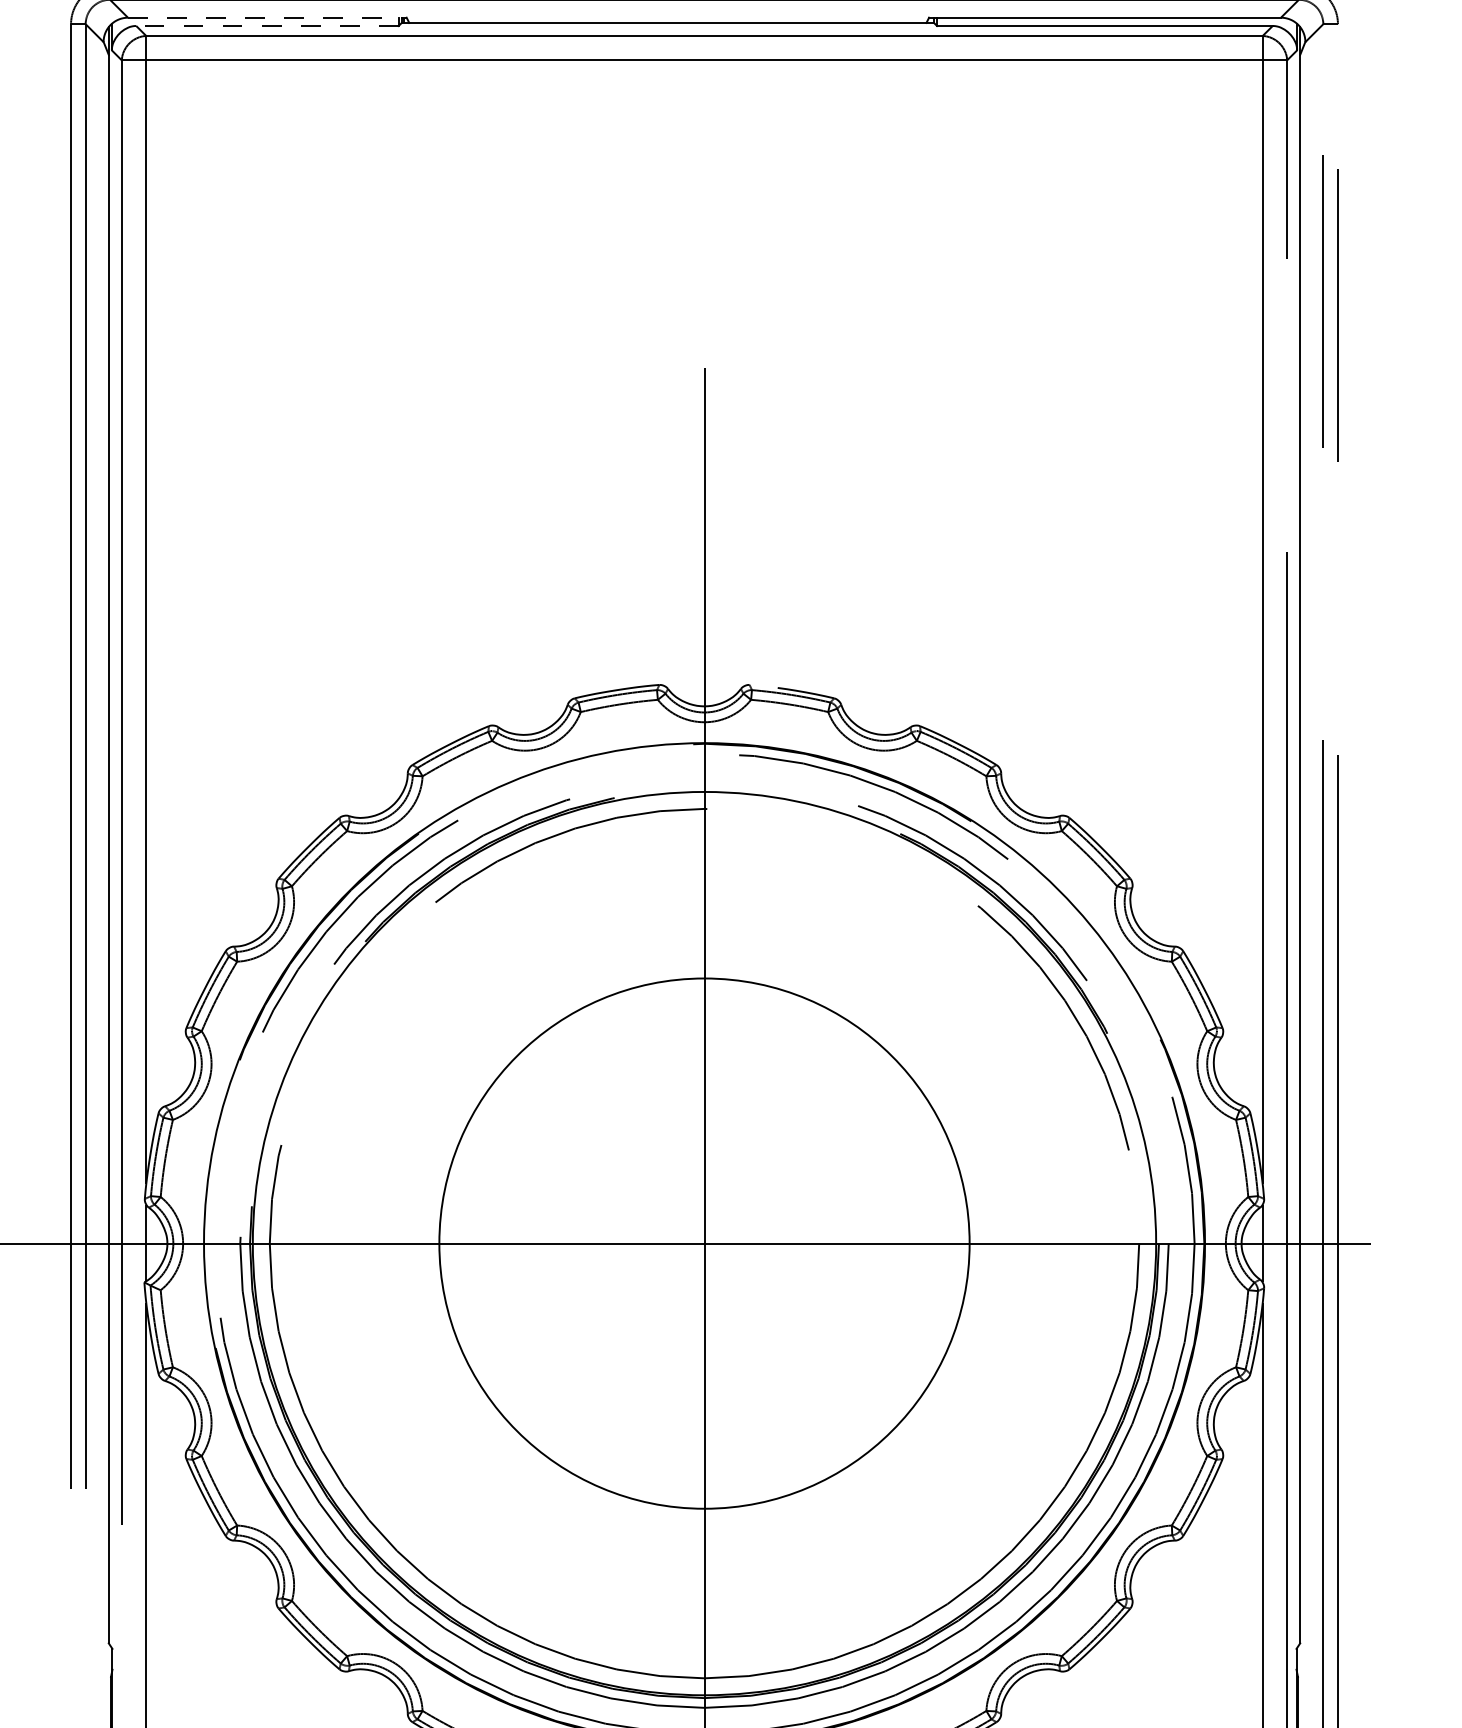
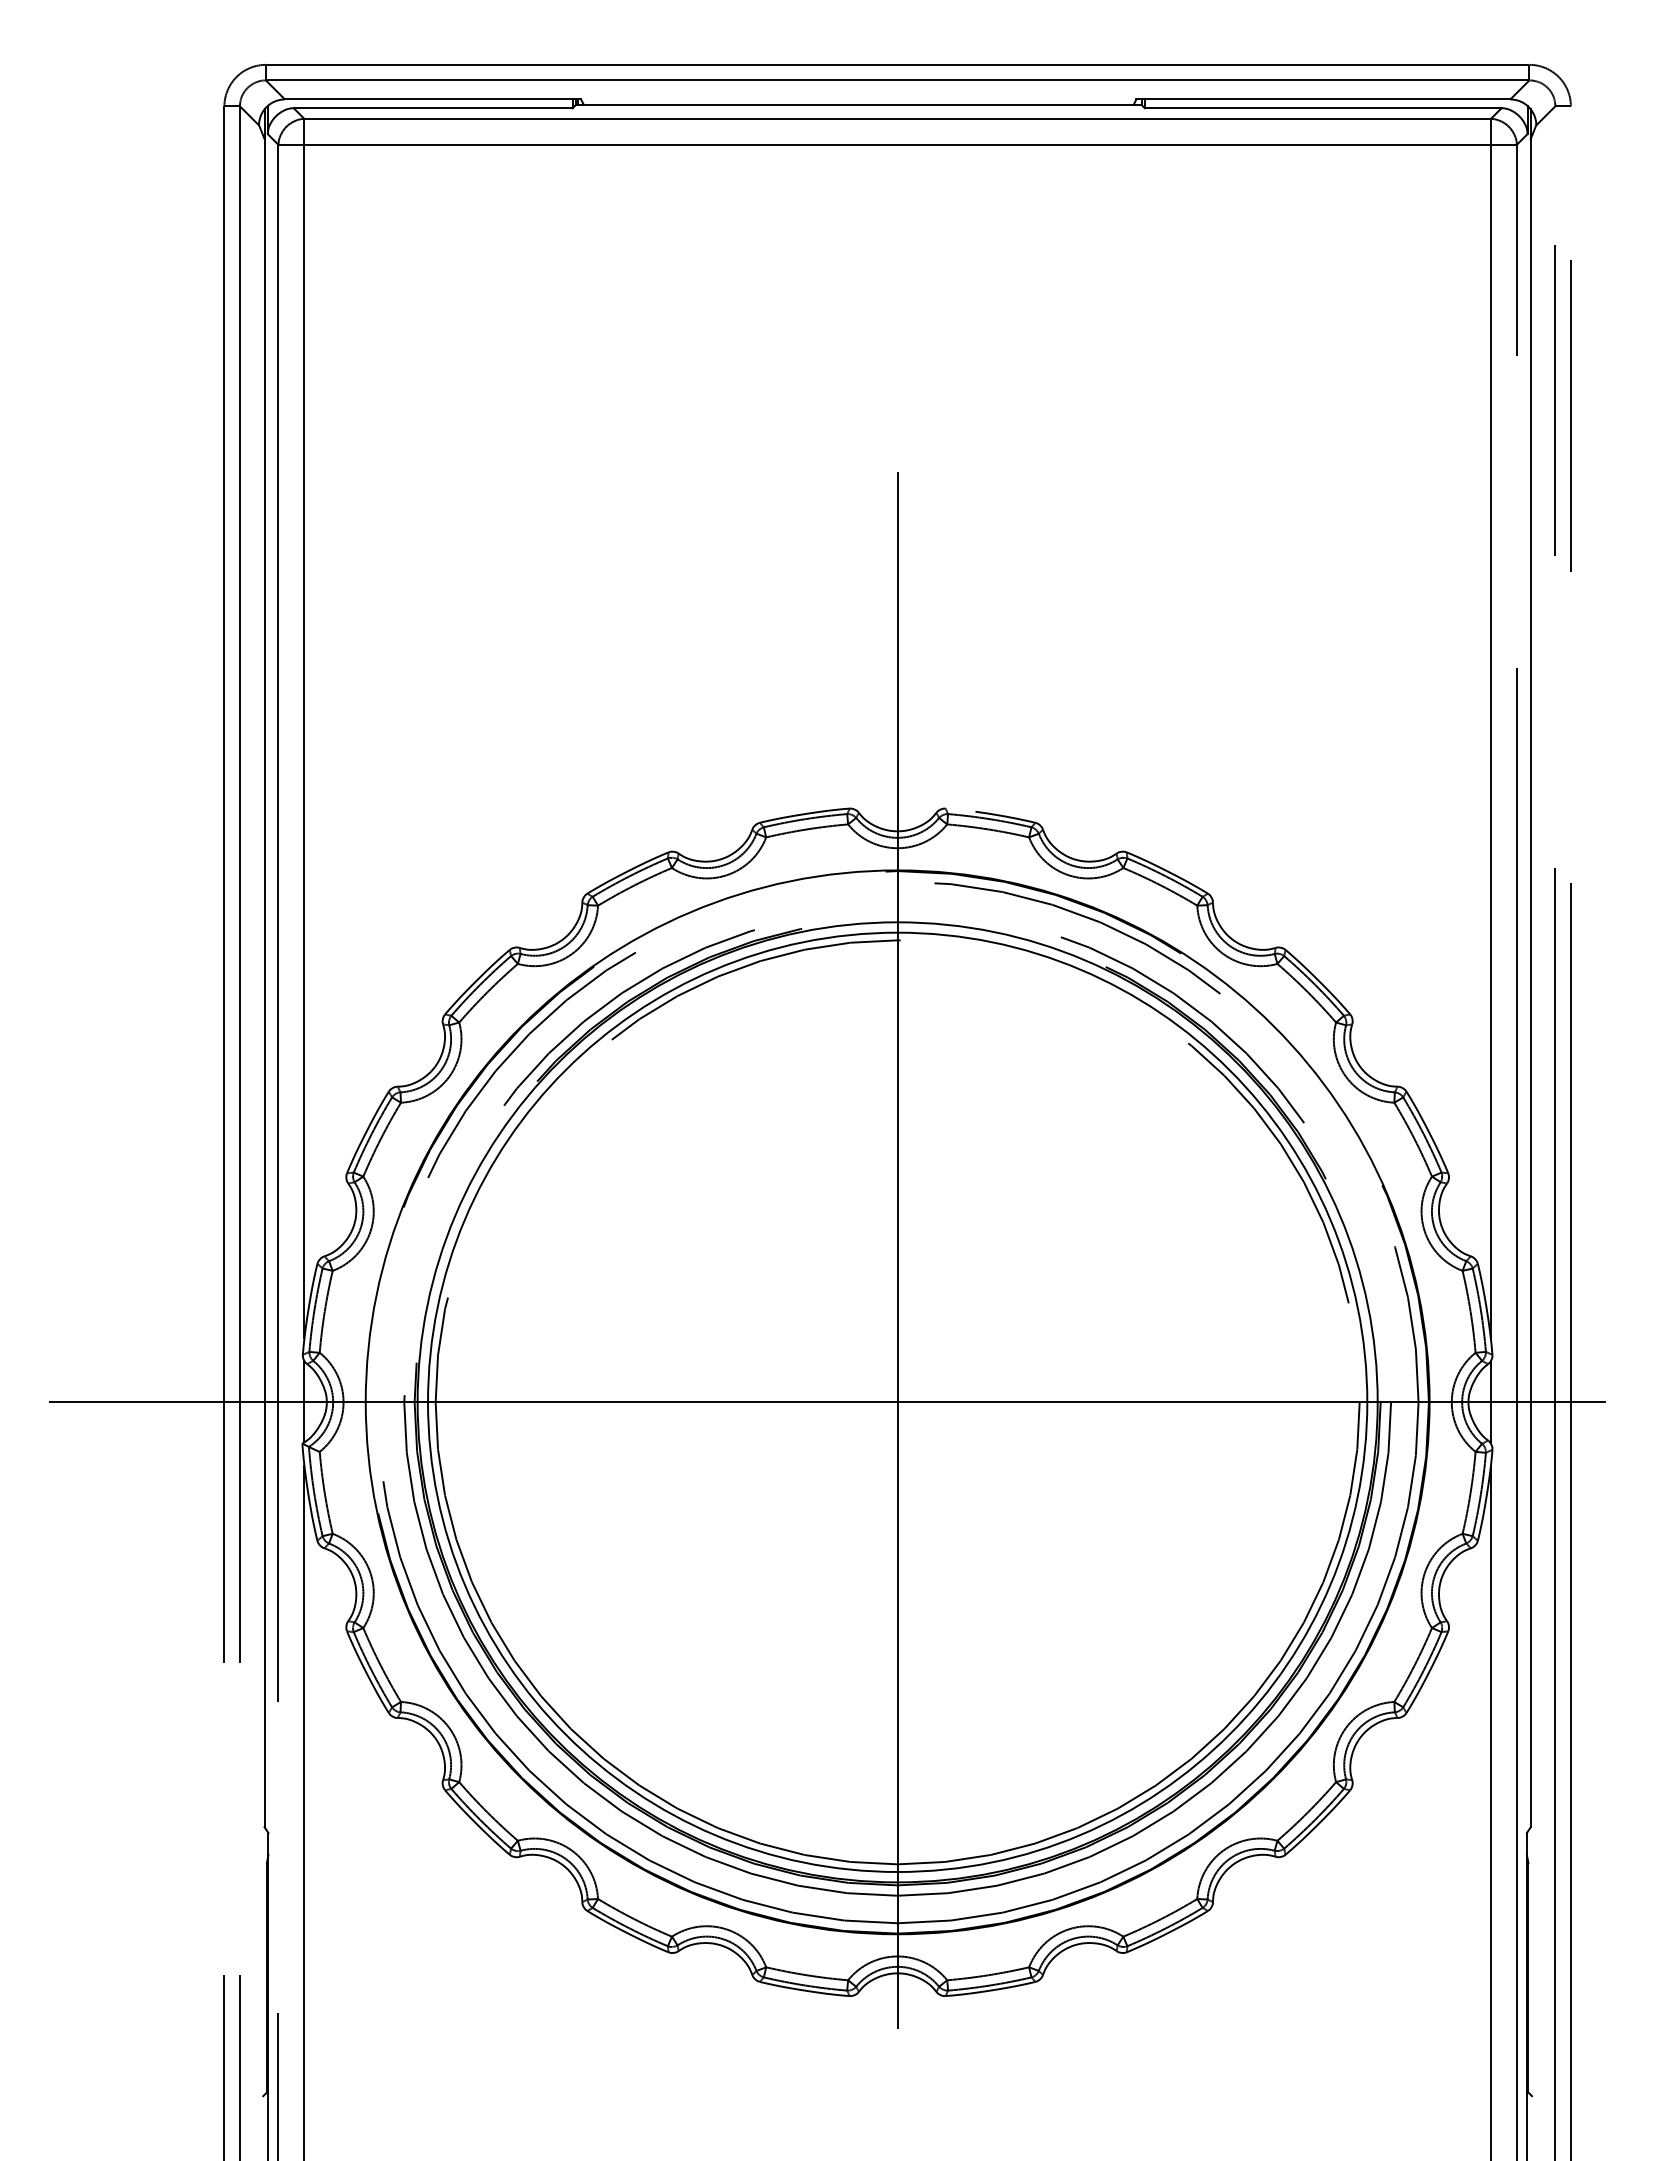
line: (267, 17) -> (433, 99), dashed -> solid
line: (266, 26) -> (432, 108), dashed -> solid
circle: (704, 1242) -> (897, 1401), size x1.67

